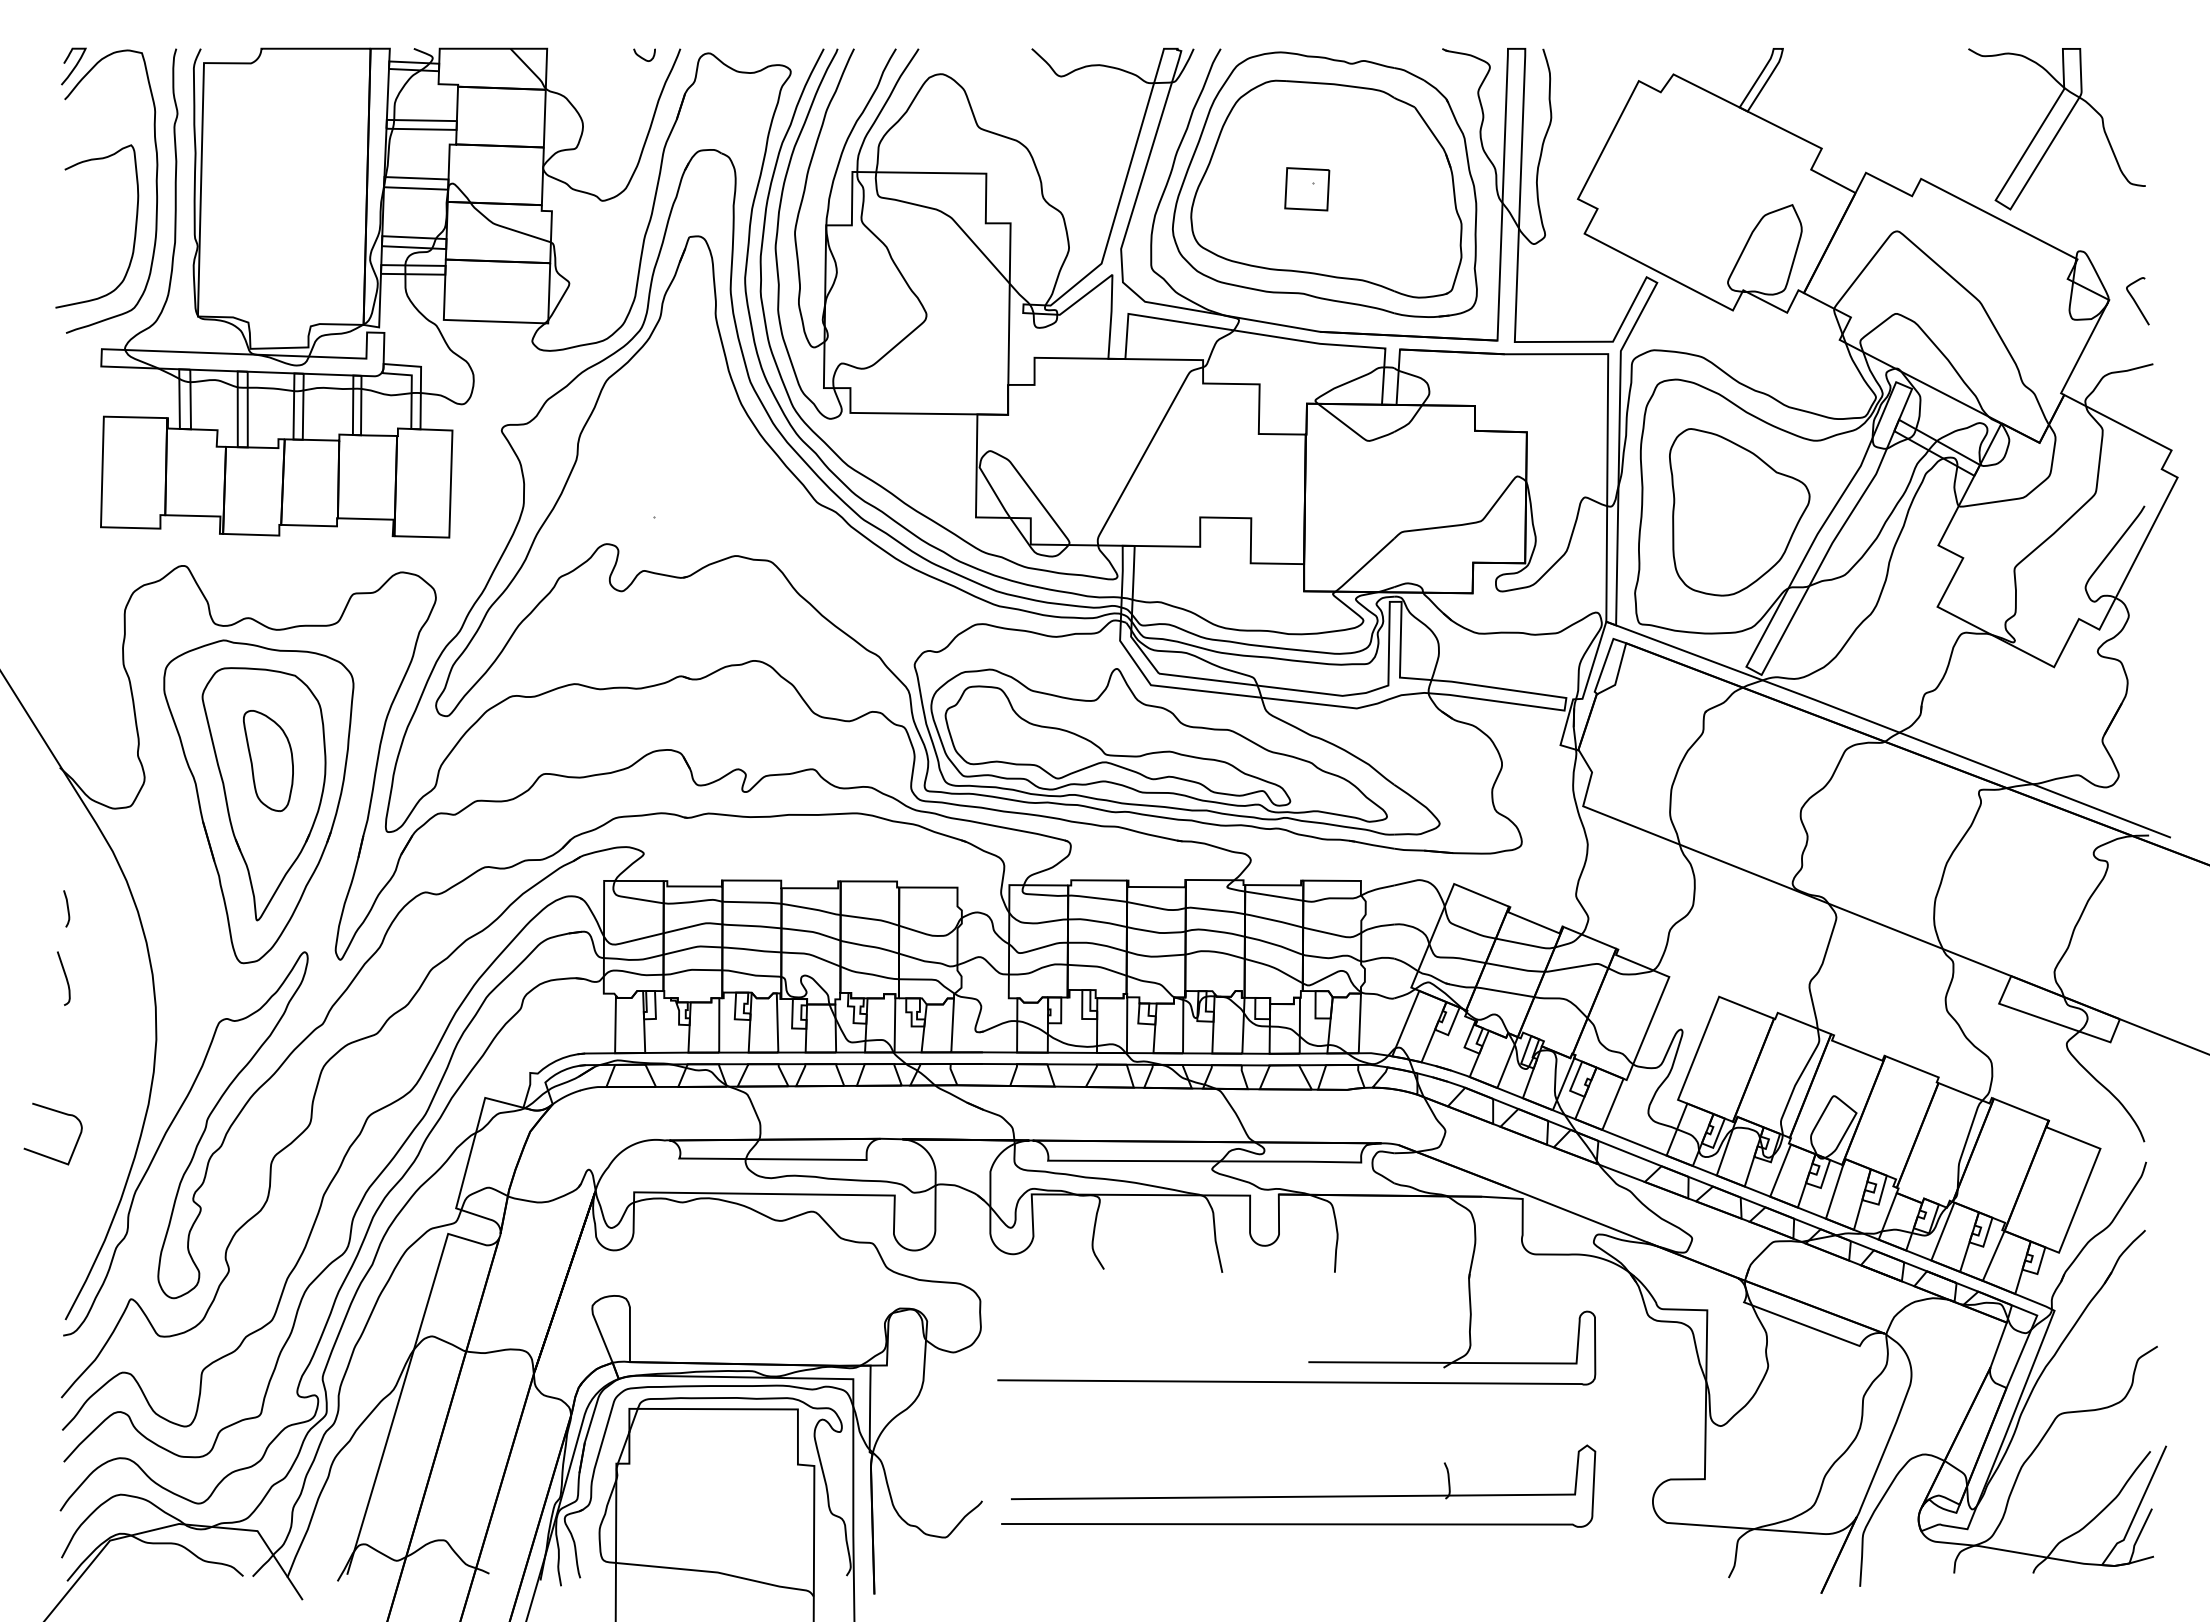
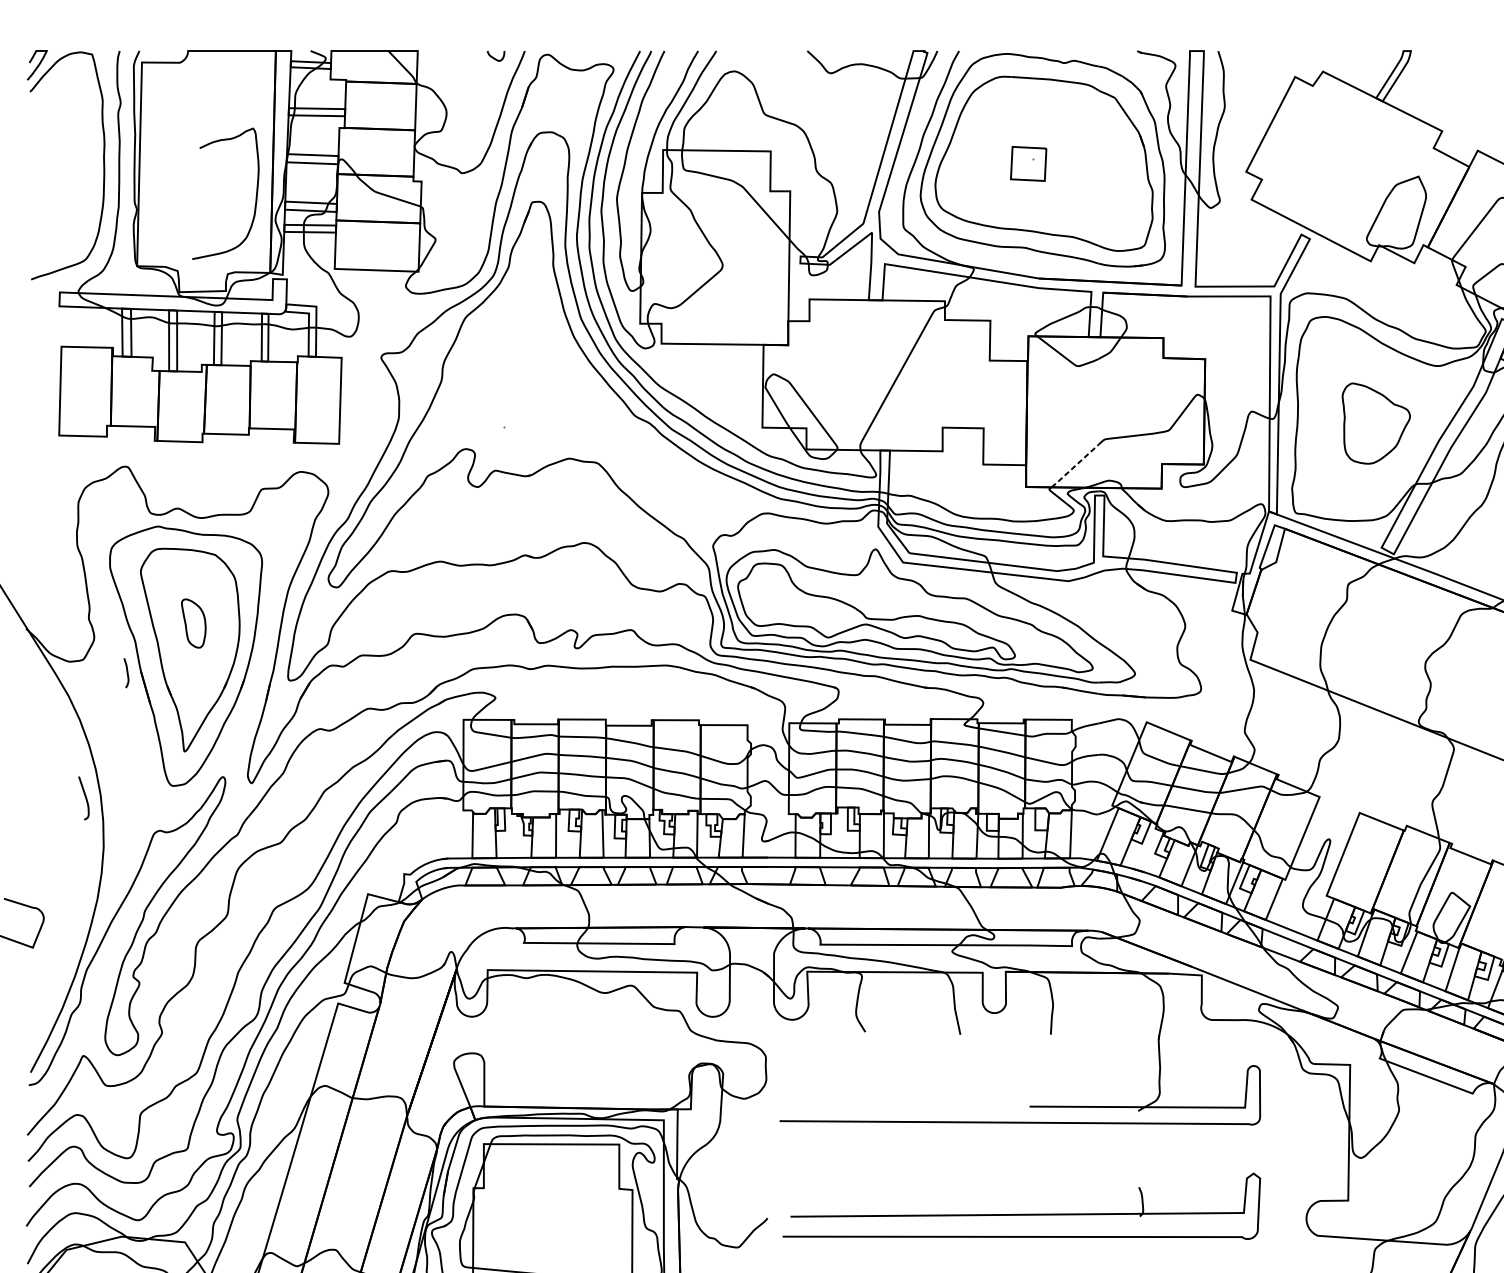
curve: (134, 230) -> (255, 197), moved
part: (1739, 512) -> (1376, 423), size x0.6
line: (1365, 565) -> (1075, 466), solid -> dashed
part: (268, 761) -> (193, 623), size x0.6
curve: (67, 908) -> (127, 672), moved
curve: (65, 978) -> (85, 798), moved

